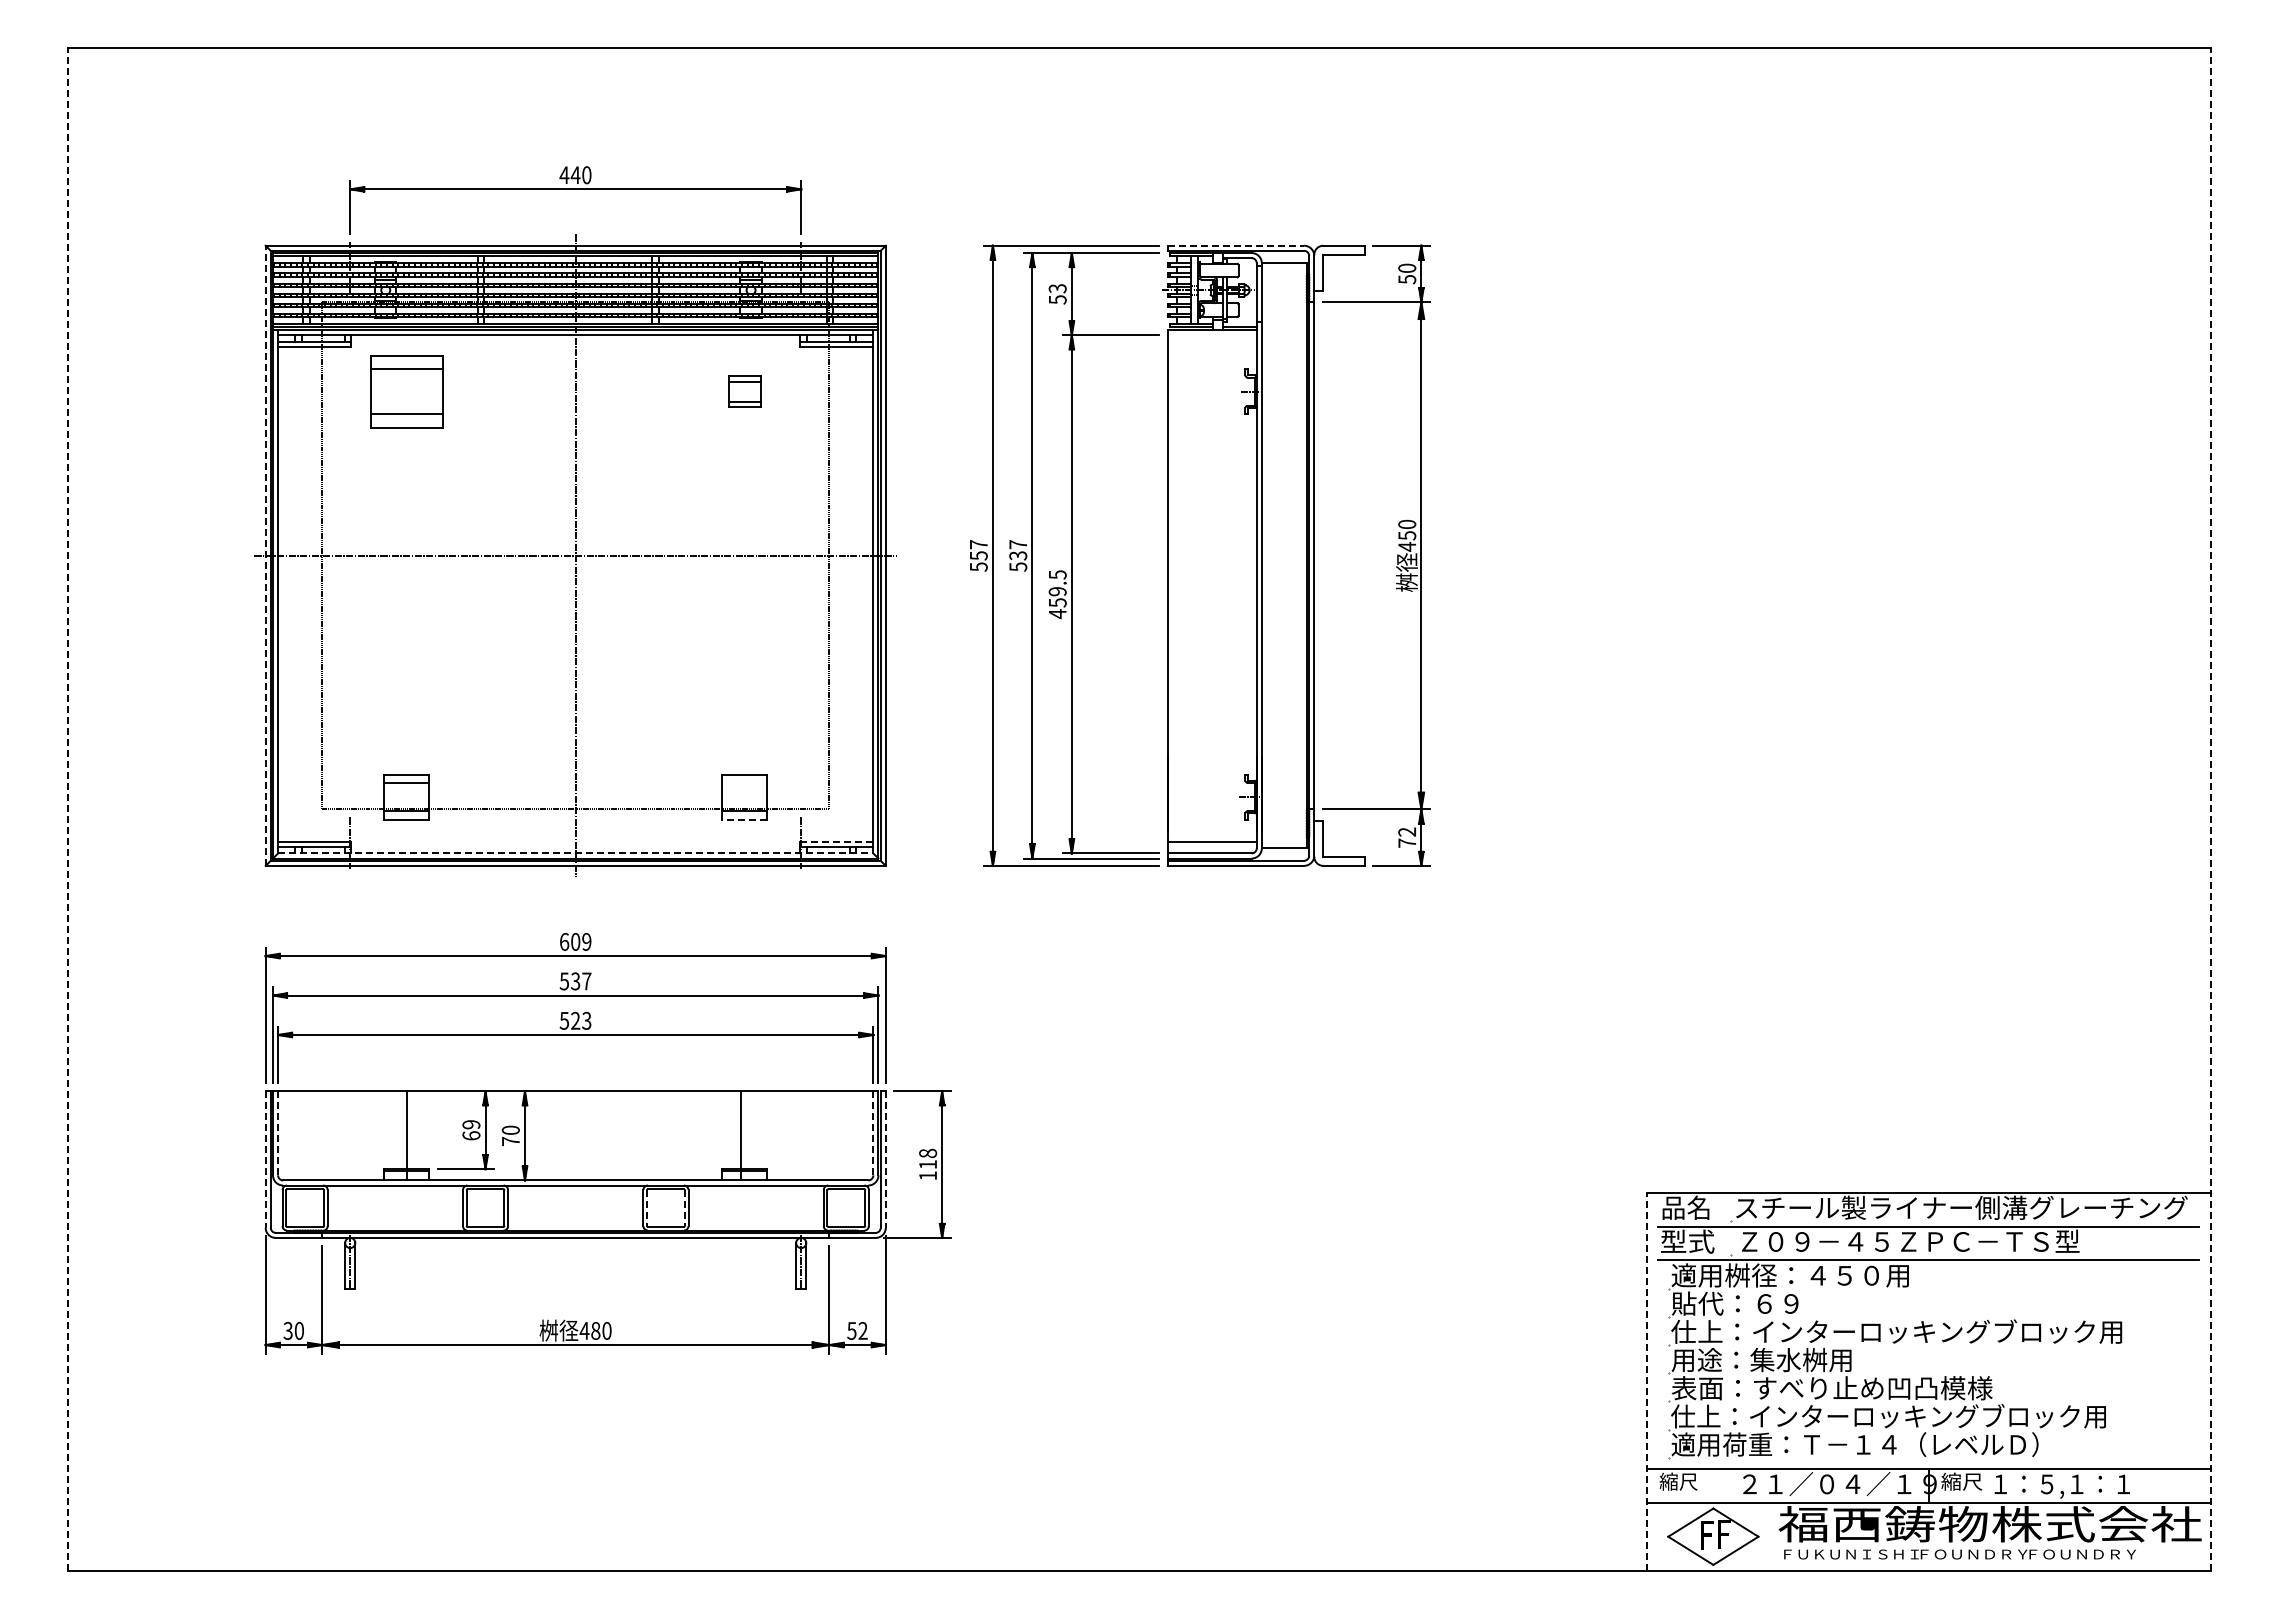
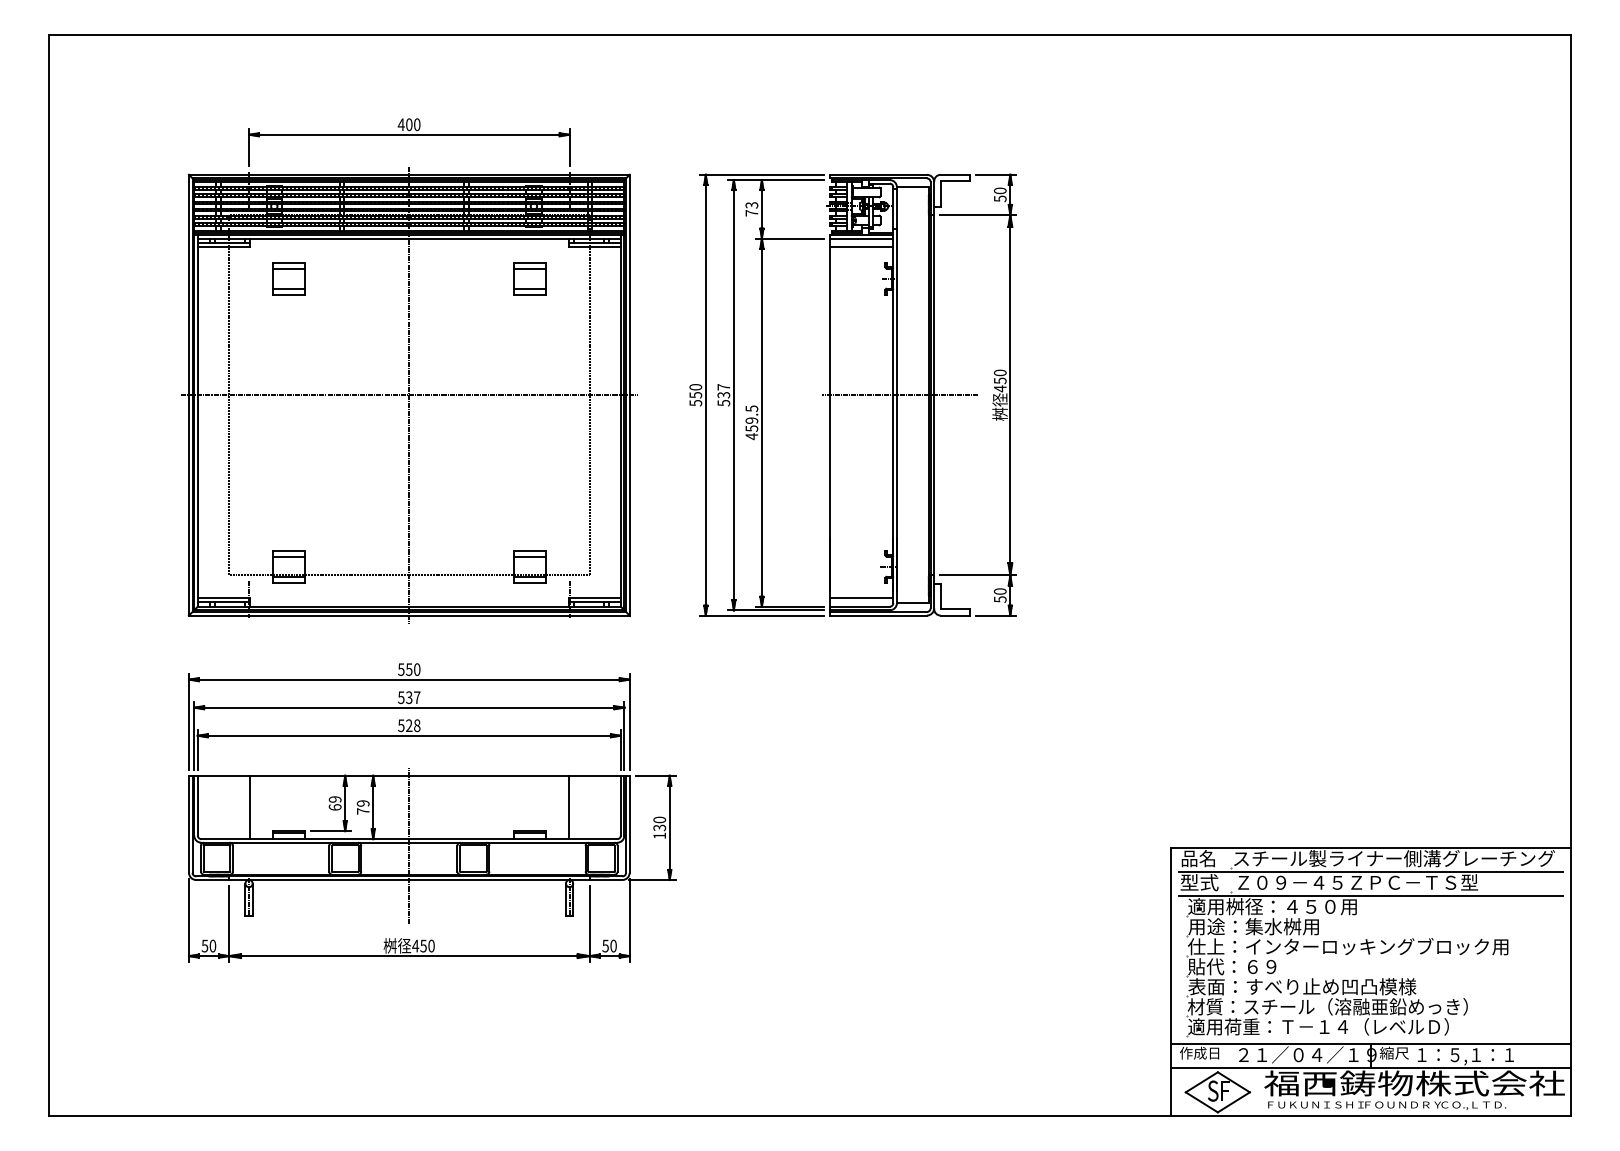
text: (575, 175) -> (409, 124), 440 -> 400
line: (1236, 245) -> (878, 174), dashed -> solid
text: (1057, 299) -> (751, 213), 53 -> 73
line: (1211, 335) -> (861, 238), added
line: (1211, 347) -> (861, 247), added
part: (406, 391) -> (289, 278), size x0.62
part: (744, 391) -> (529, 278), size x1.43
text: (978, 544) -> (695, 387), 557 -> 550
line: (265, 555) -> (188, 394), dashed -> solid
line: (1266, 555) -> (900, 394), added
line: (744, 783) -> (529, 557), added
line: (68, 809) -> (48, 575), dashed -> solid
line: (2210, 809) -> (1571, 575), dashed -> solid
line: (744, 819) -> (529, 582), dashed -> solid
text: (1407, 837) -> (1000, 595), 72 -> 50
line: (836, 841) -> (594, 598), dashed -> solid
line: (575, 853) -> (409, 606), dashed -> solid
text: (575, 941) -> (409, 669), 609 -> 550
text: (586, 1020) -> (416, 725), 523 -> 528
text: (510, 1129) -> (362, 802), 70 -> 79
line: (278, 1133) -> (198, 805), dashed -> solid
line: (873, 1133) -> (620, 805), dashed -> solid
line: (407, 1135) -> (249, 807), moved
line: (741, 1135) -> (569, 807), moved
text: (928, 1158) -> (660, 823), 118 -> 130
line: (265, 1160) -> (188, 824), dashed -> solid
line: (885, 1160) -> (629, 824), dashed -> solid
line: (575, 1189) -> (409, 845), added
line: (647, 1208) -> (460, 859), dashed -> solid
line: (684, 1208) -> (486, 859), dashed -> solid
text: (1763, 1303) -> (1253, 926), 貼代：６９ -> 用途：集水桝用
text: (288, 1330) -> (205, 945), 30 -> 50
text: (595, 1330) -> (423, 945), 480 -> 450
text: (862, 1330) -> (613, 945), 52 -> 50
text: (1761, 1359) -> (1252, 966), 用途：集水桝用 -> 貼代：６９
line: (1646, 1381) -> (1170, 982), dashed -> solid
text: (1888, 1416) -> (1342, 1006), 仕上：インターロッキングブロック用 -> 材質：スチール（溶融亜鉛めっき）
text: (1687, 1481) -> (1199, 1053), 縮尺 -> 作成日
text: (1706, 1535) -> (1212, 1091), F -> S
text: (2081, 1555) -> (1479, 1105), ＦＯＵＮＤＲＹ -> ＣＯ.,ＬＴＤ.

